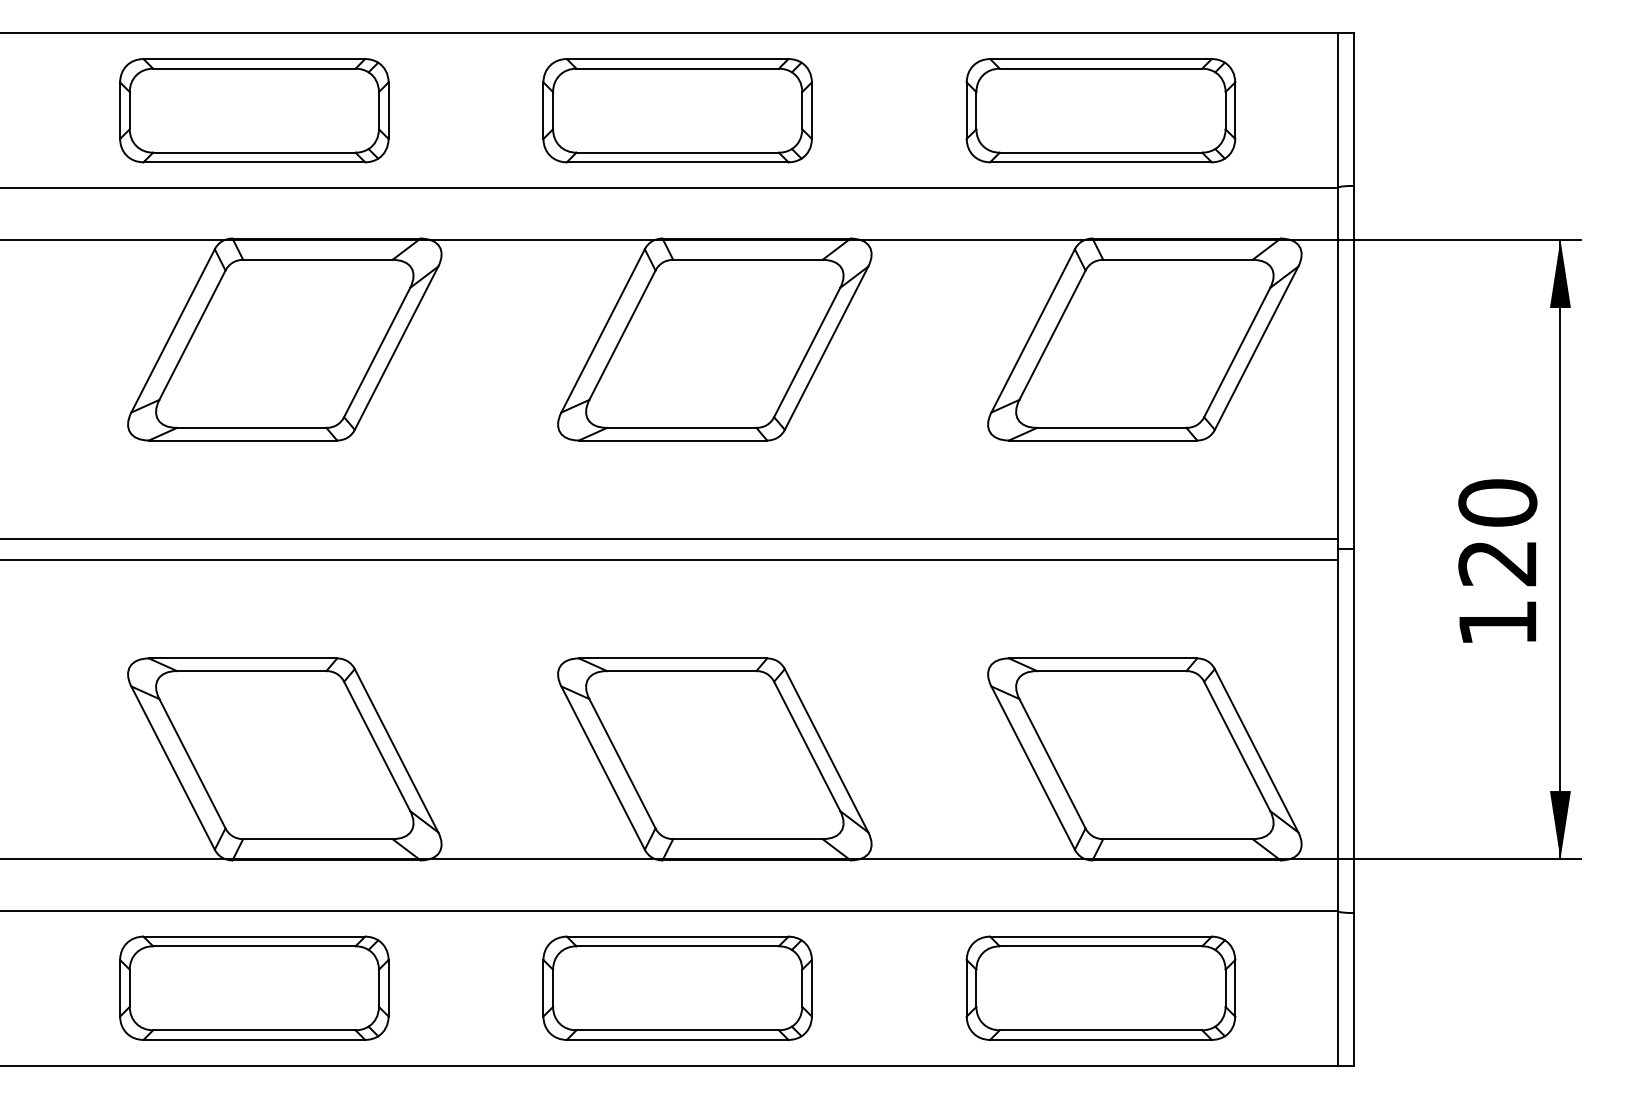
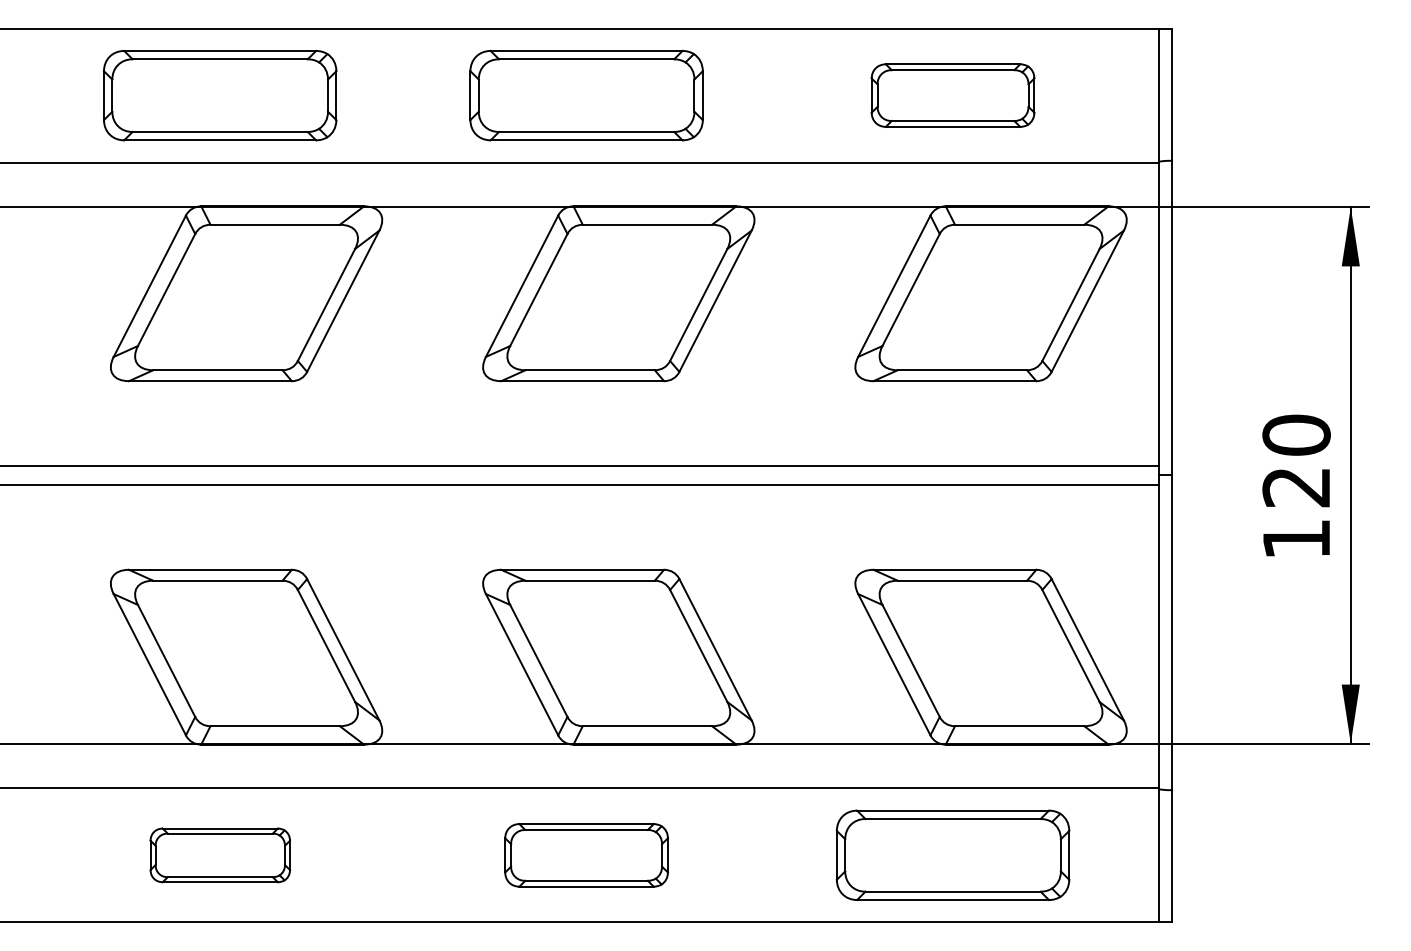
part: (1100, 110) -> (952, 95), size x0.7
part: (254, 988) -> (220, 855), size x0.6
part: (677, 988) -> (586, 855), size x0.7

